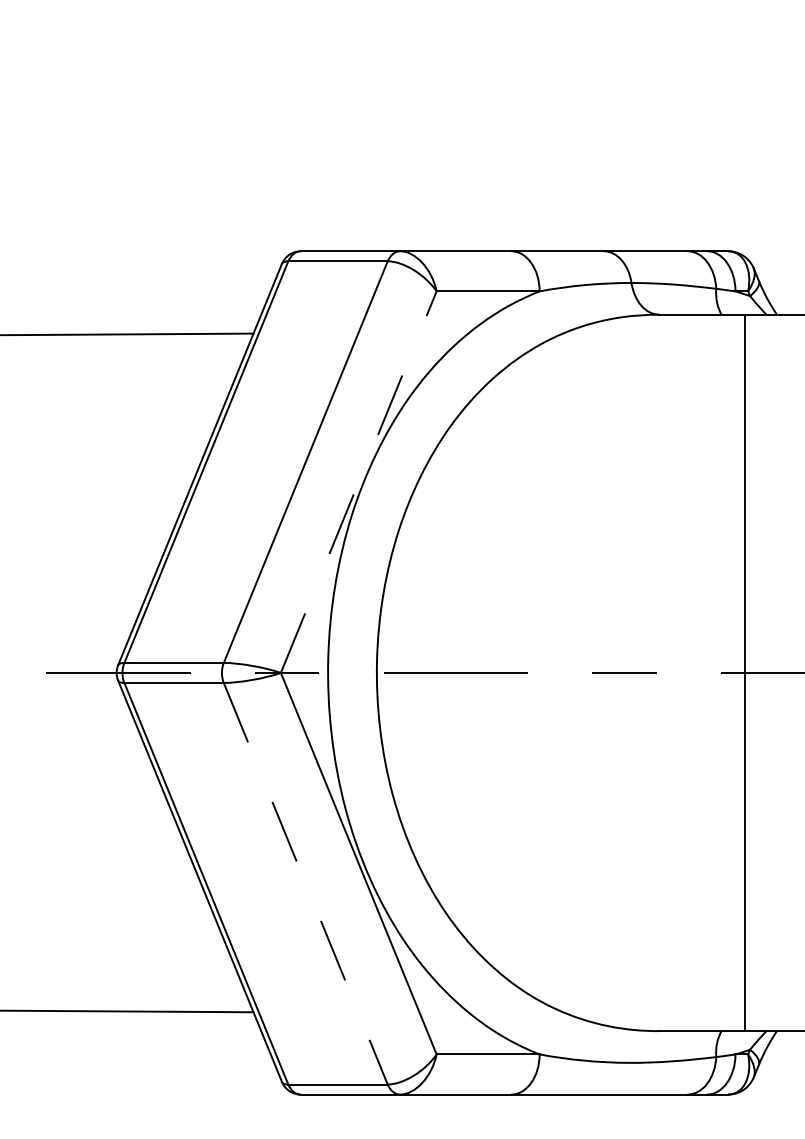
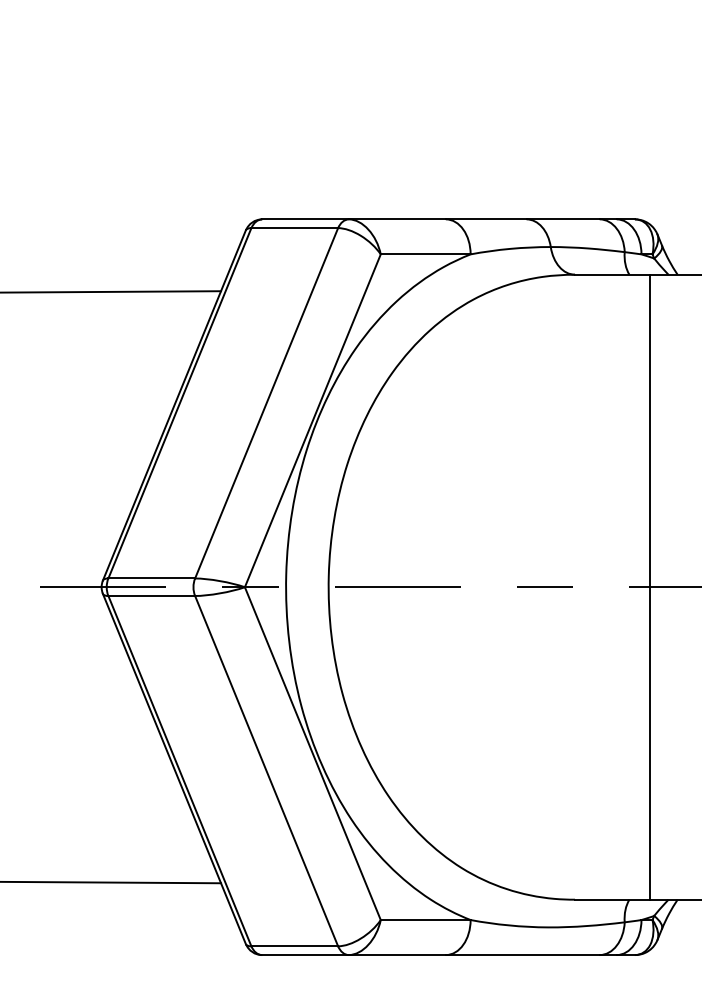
line: (358, 481) -> (312, 420), dashed -> solid
line: (305, 884) -> (266, 771), dashed -> solid

